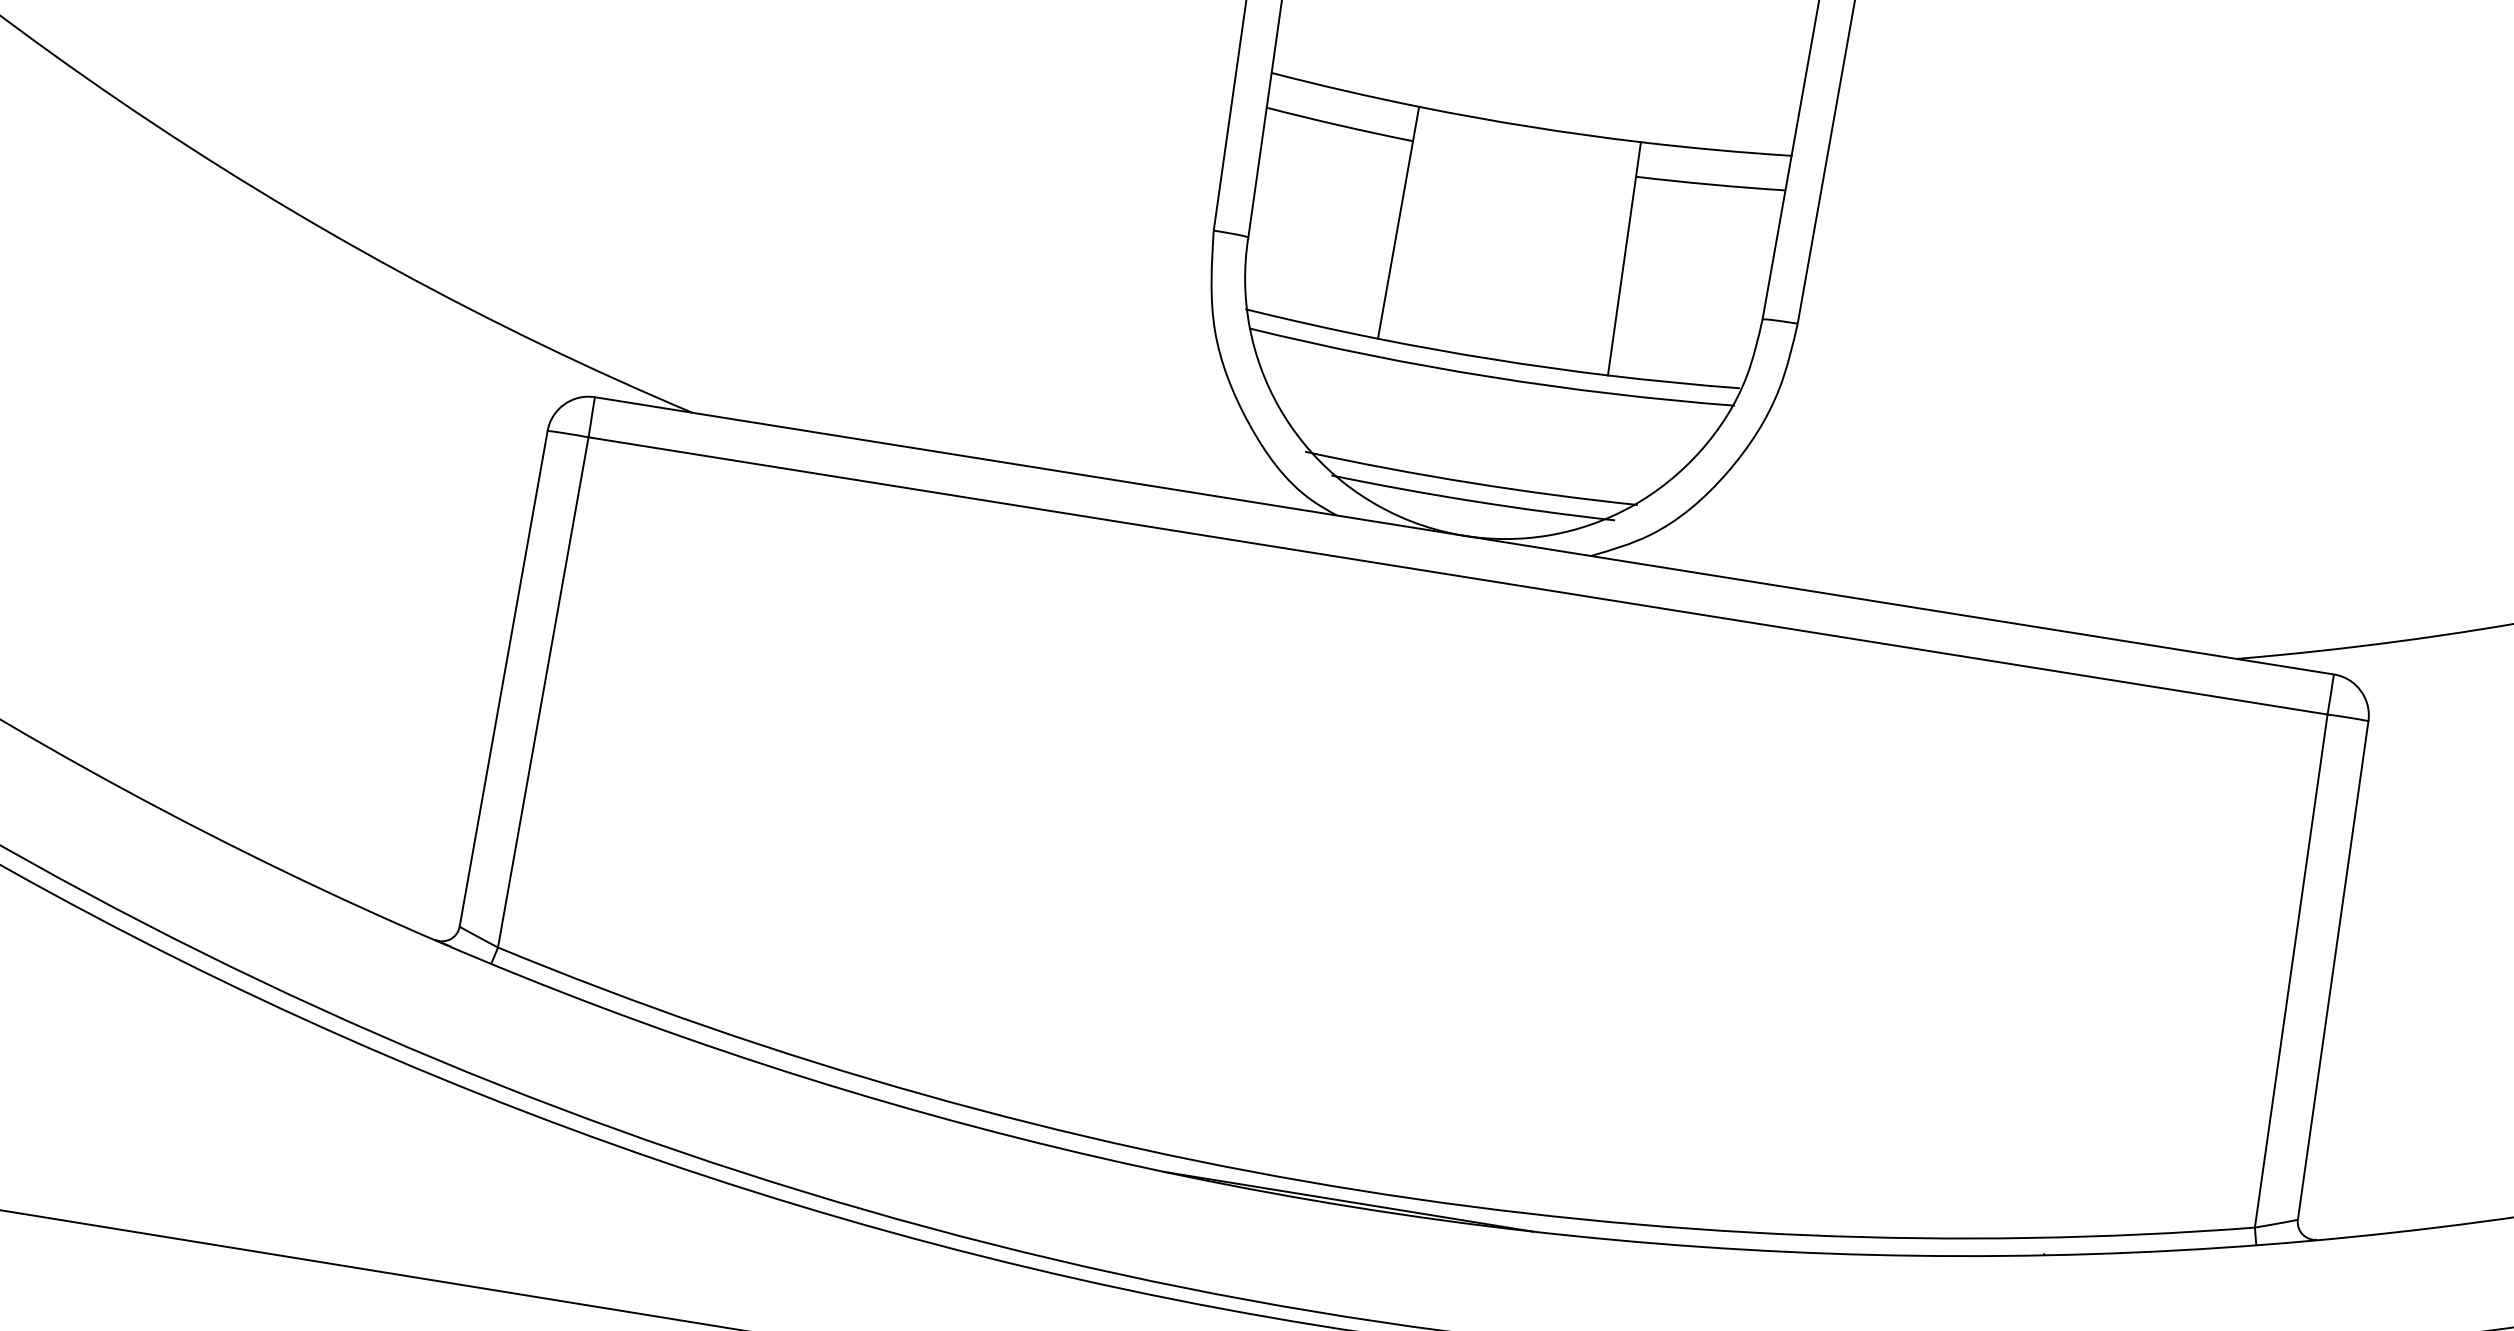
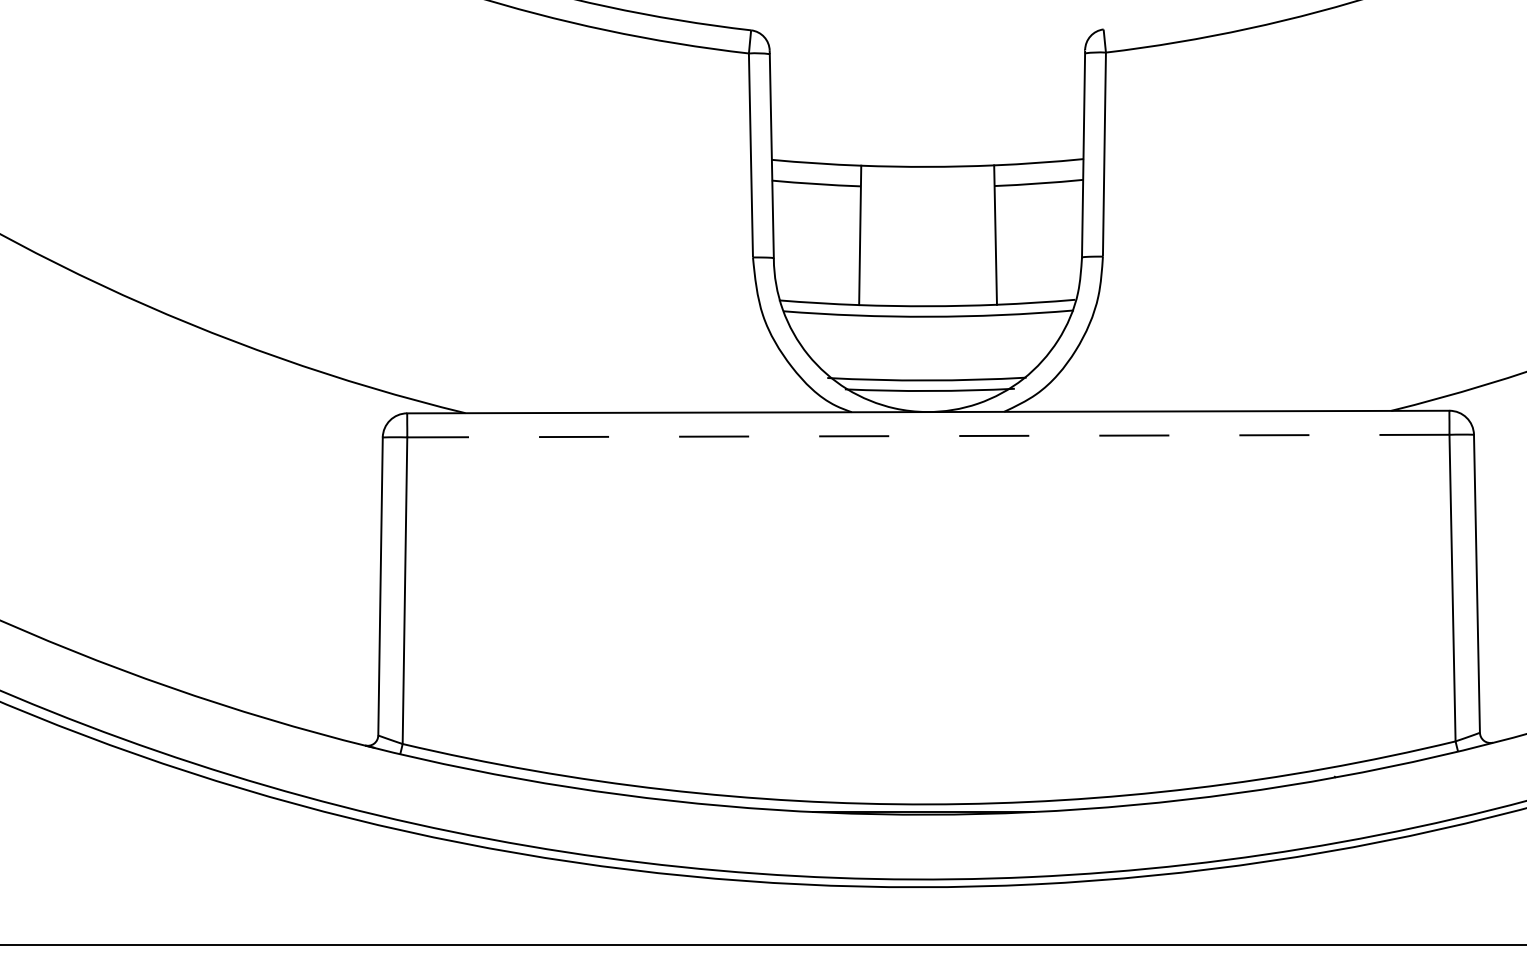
line: (1456, 576) -> (927, 436), solid -> dashed

